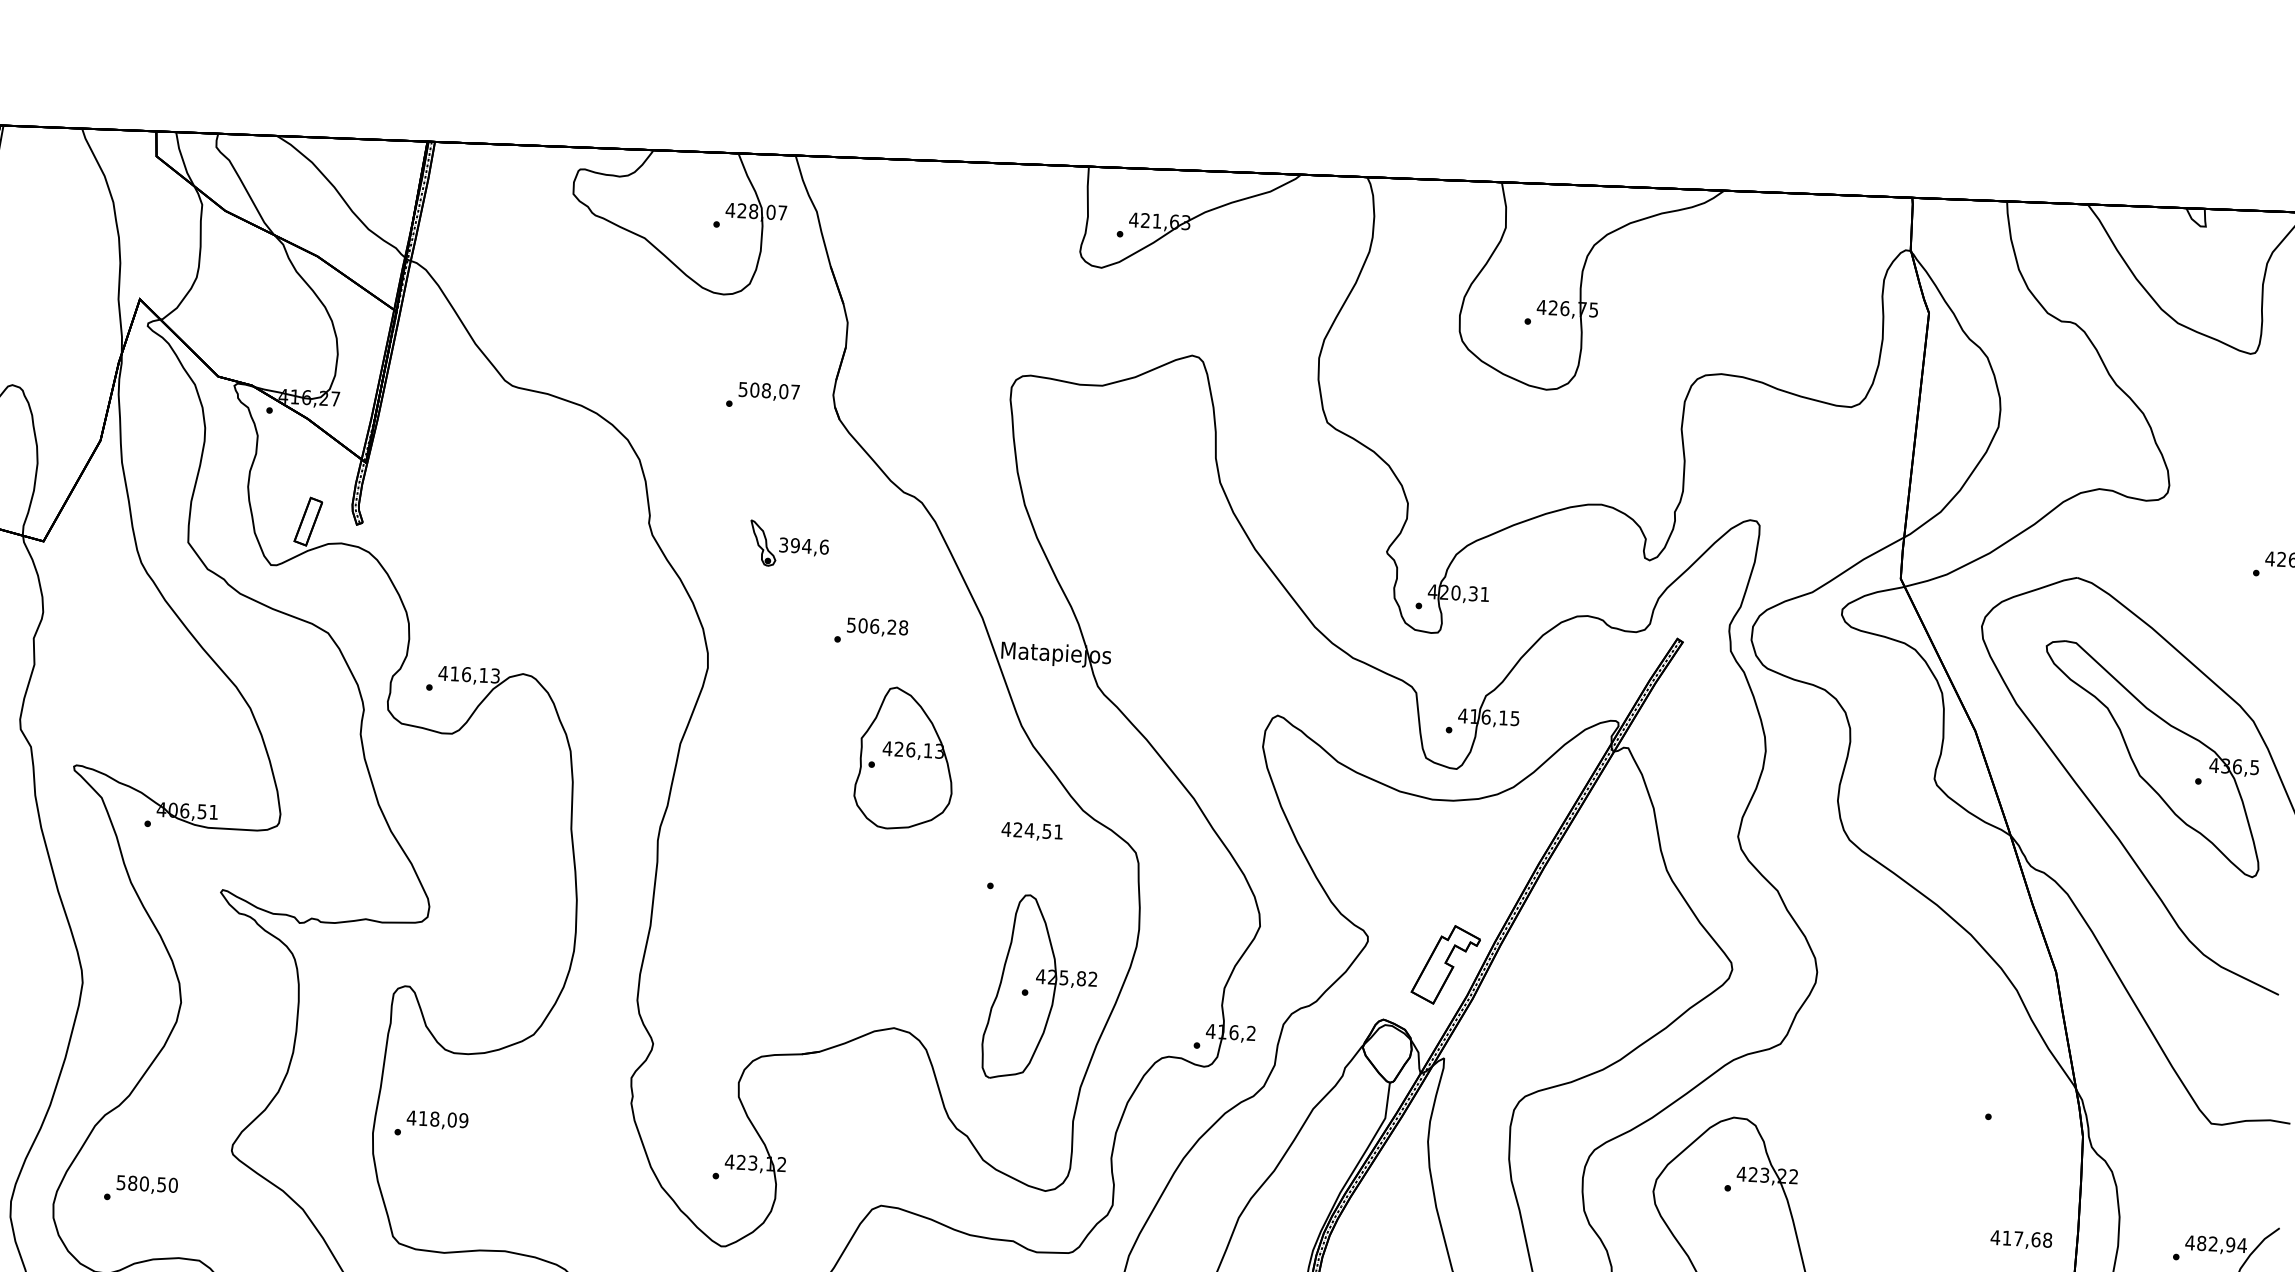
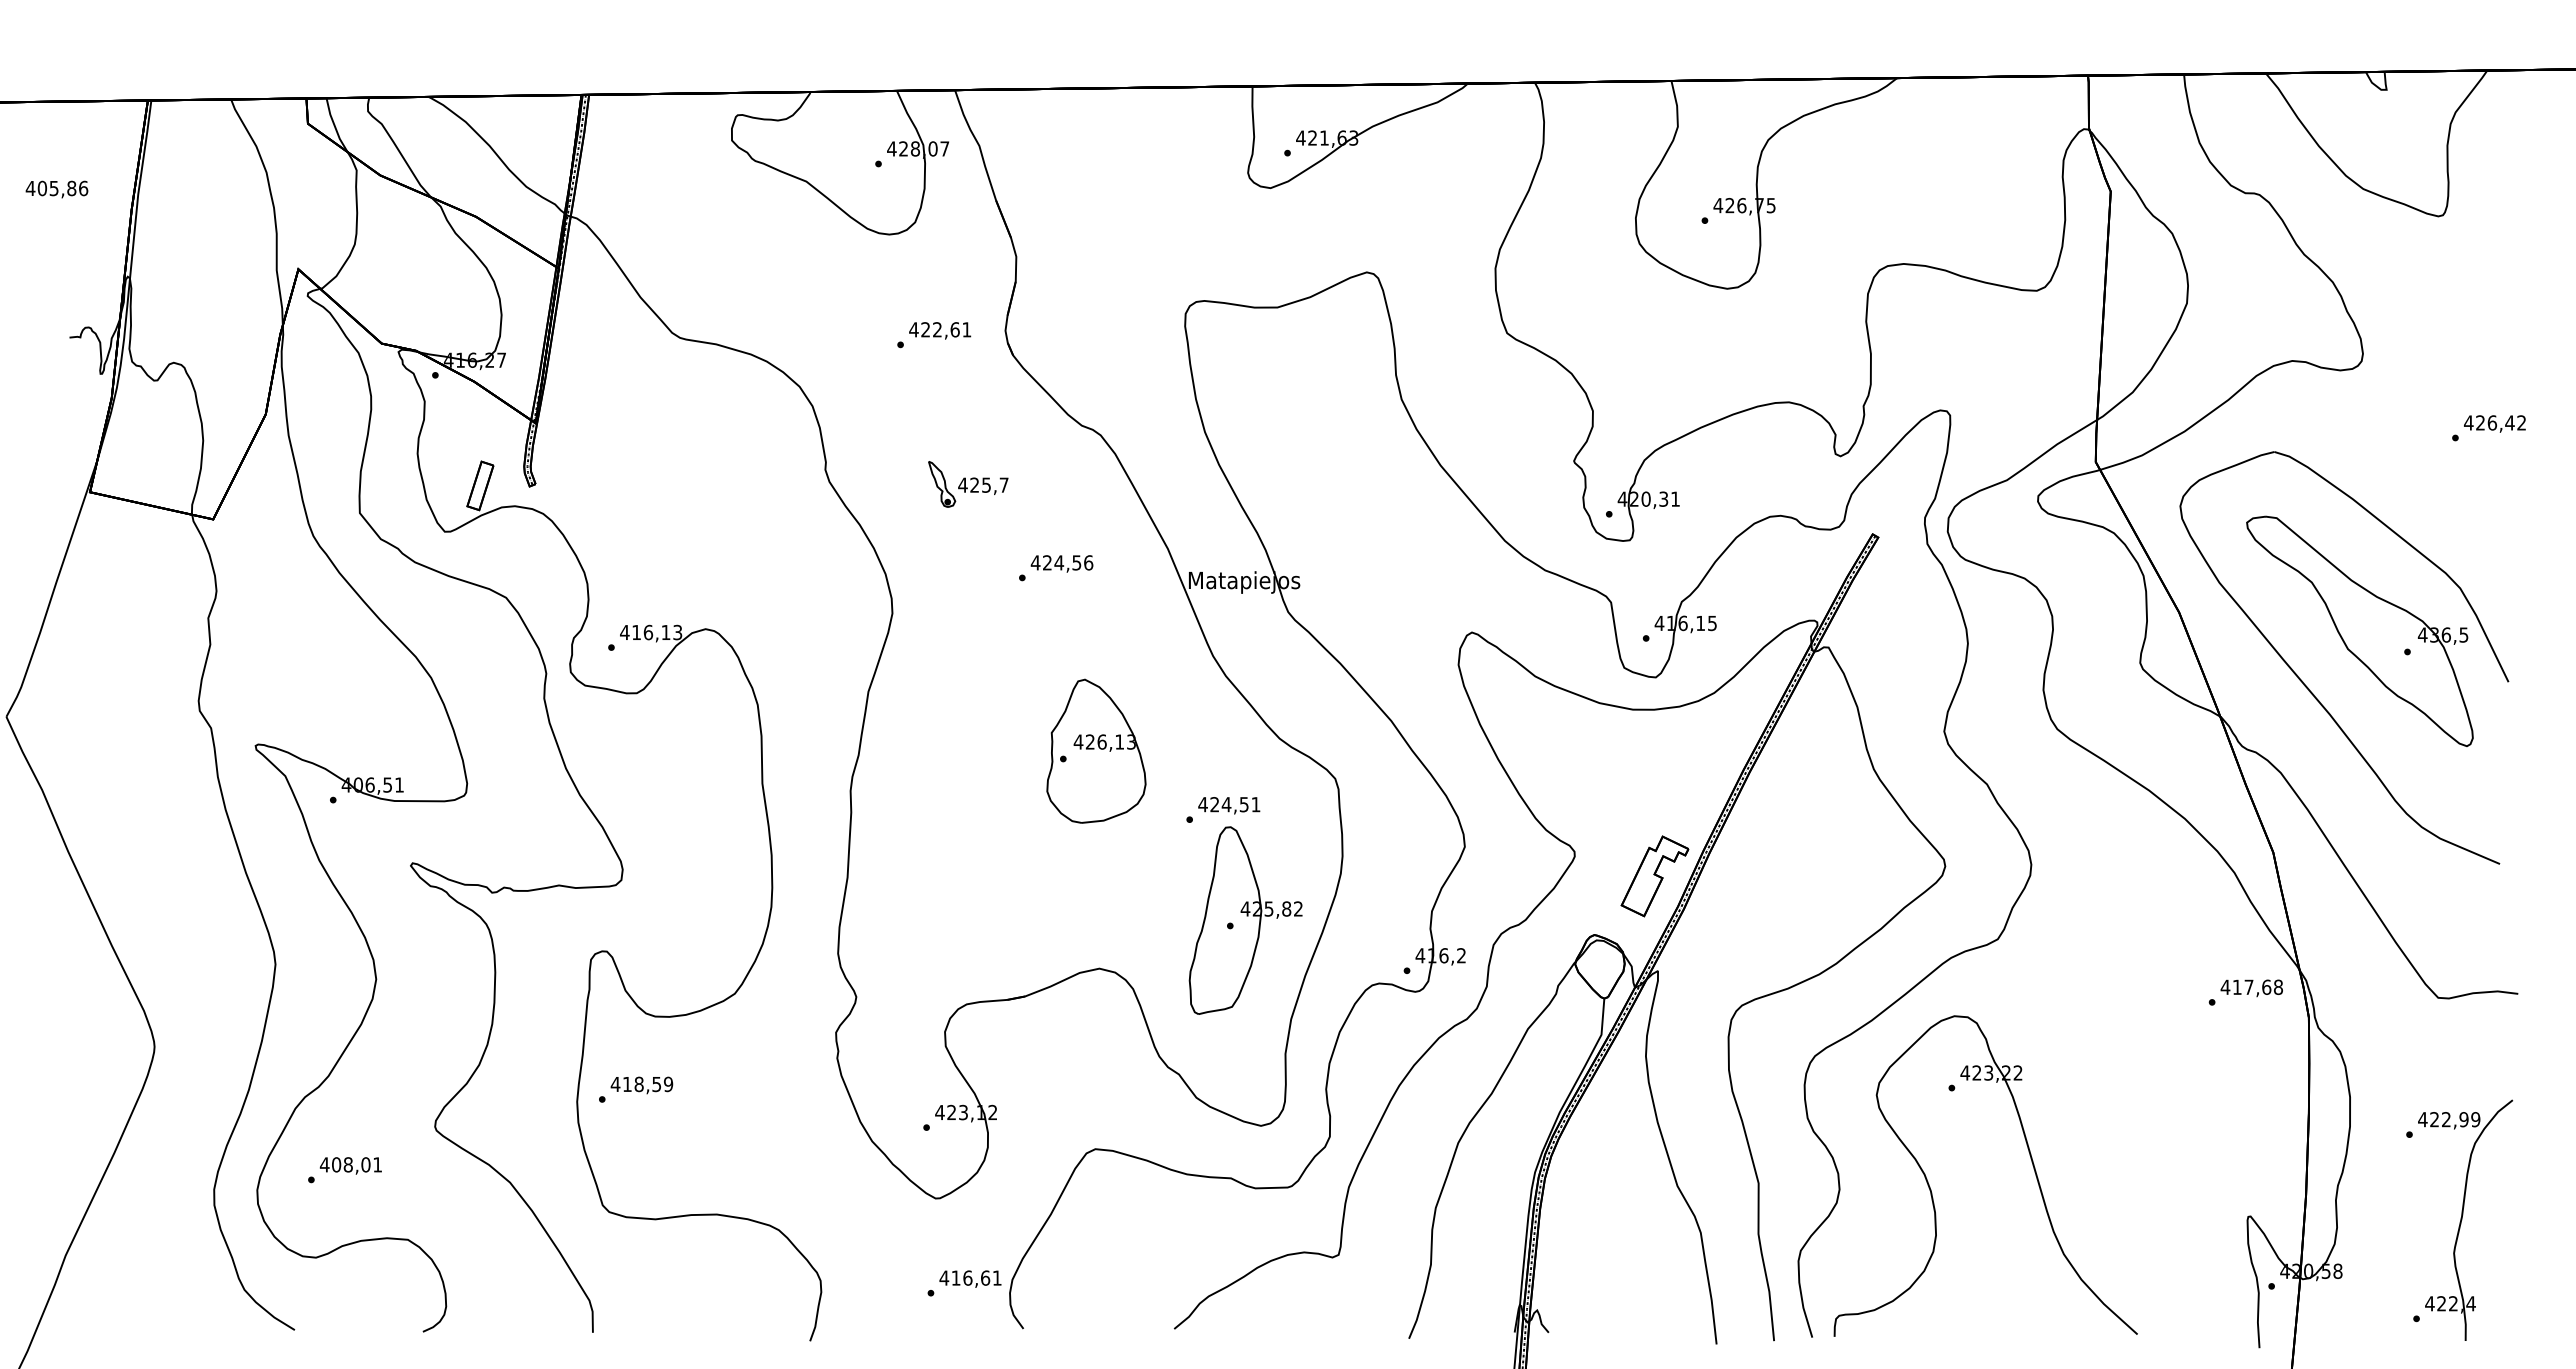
text: (769, 390) -> (940, 329), 508,07 -> 422,61
text: (804, 545) -> (983, 484), 394,6 -> 425,7
text: (876, 626) -> (1061, 562), 506,28 -> 424,56
part: (904, 757) -> (1096, 750), moved
text: (1032, 831) -> (1229, 805), moved
text: (451, 1120) -> (656, 1084), 418,09 -> 418,59
text: (146, 1183) -> (350, 1164), 580,50 -> 408,01
text: (2021, 1240) -> (2251, 988), moved
text: (2222, 1244) -> (2455, 1119), 482,94 -> 422,99

